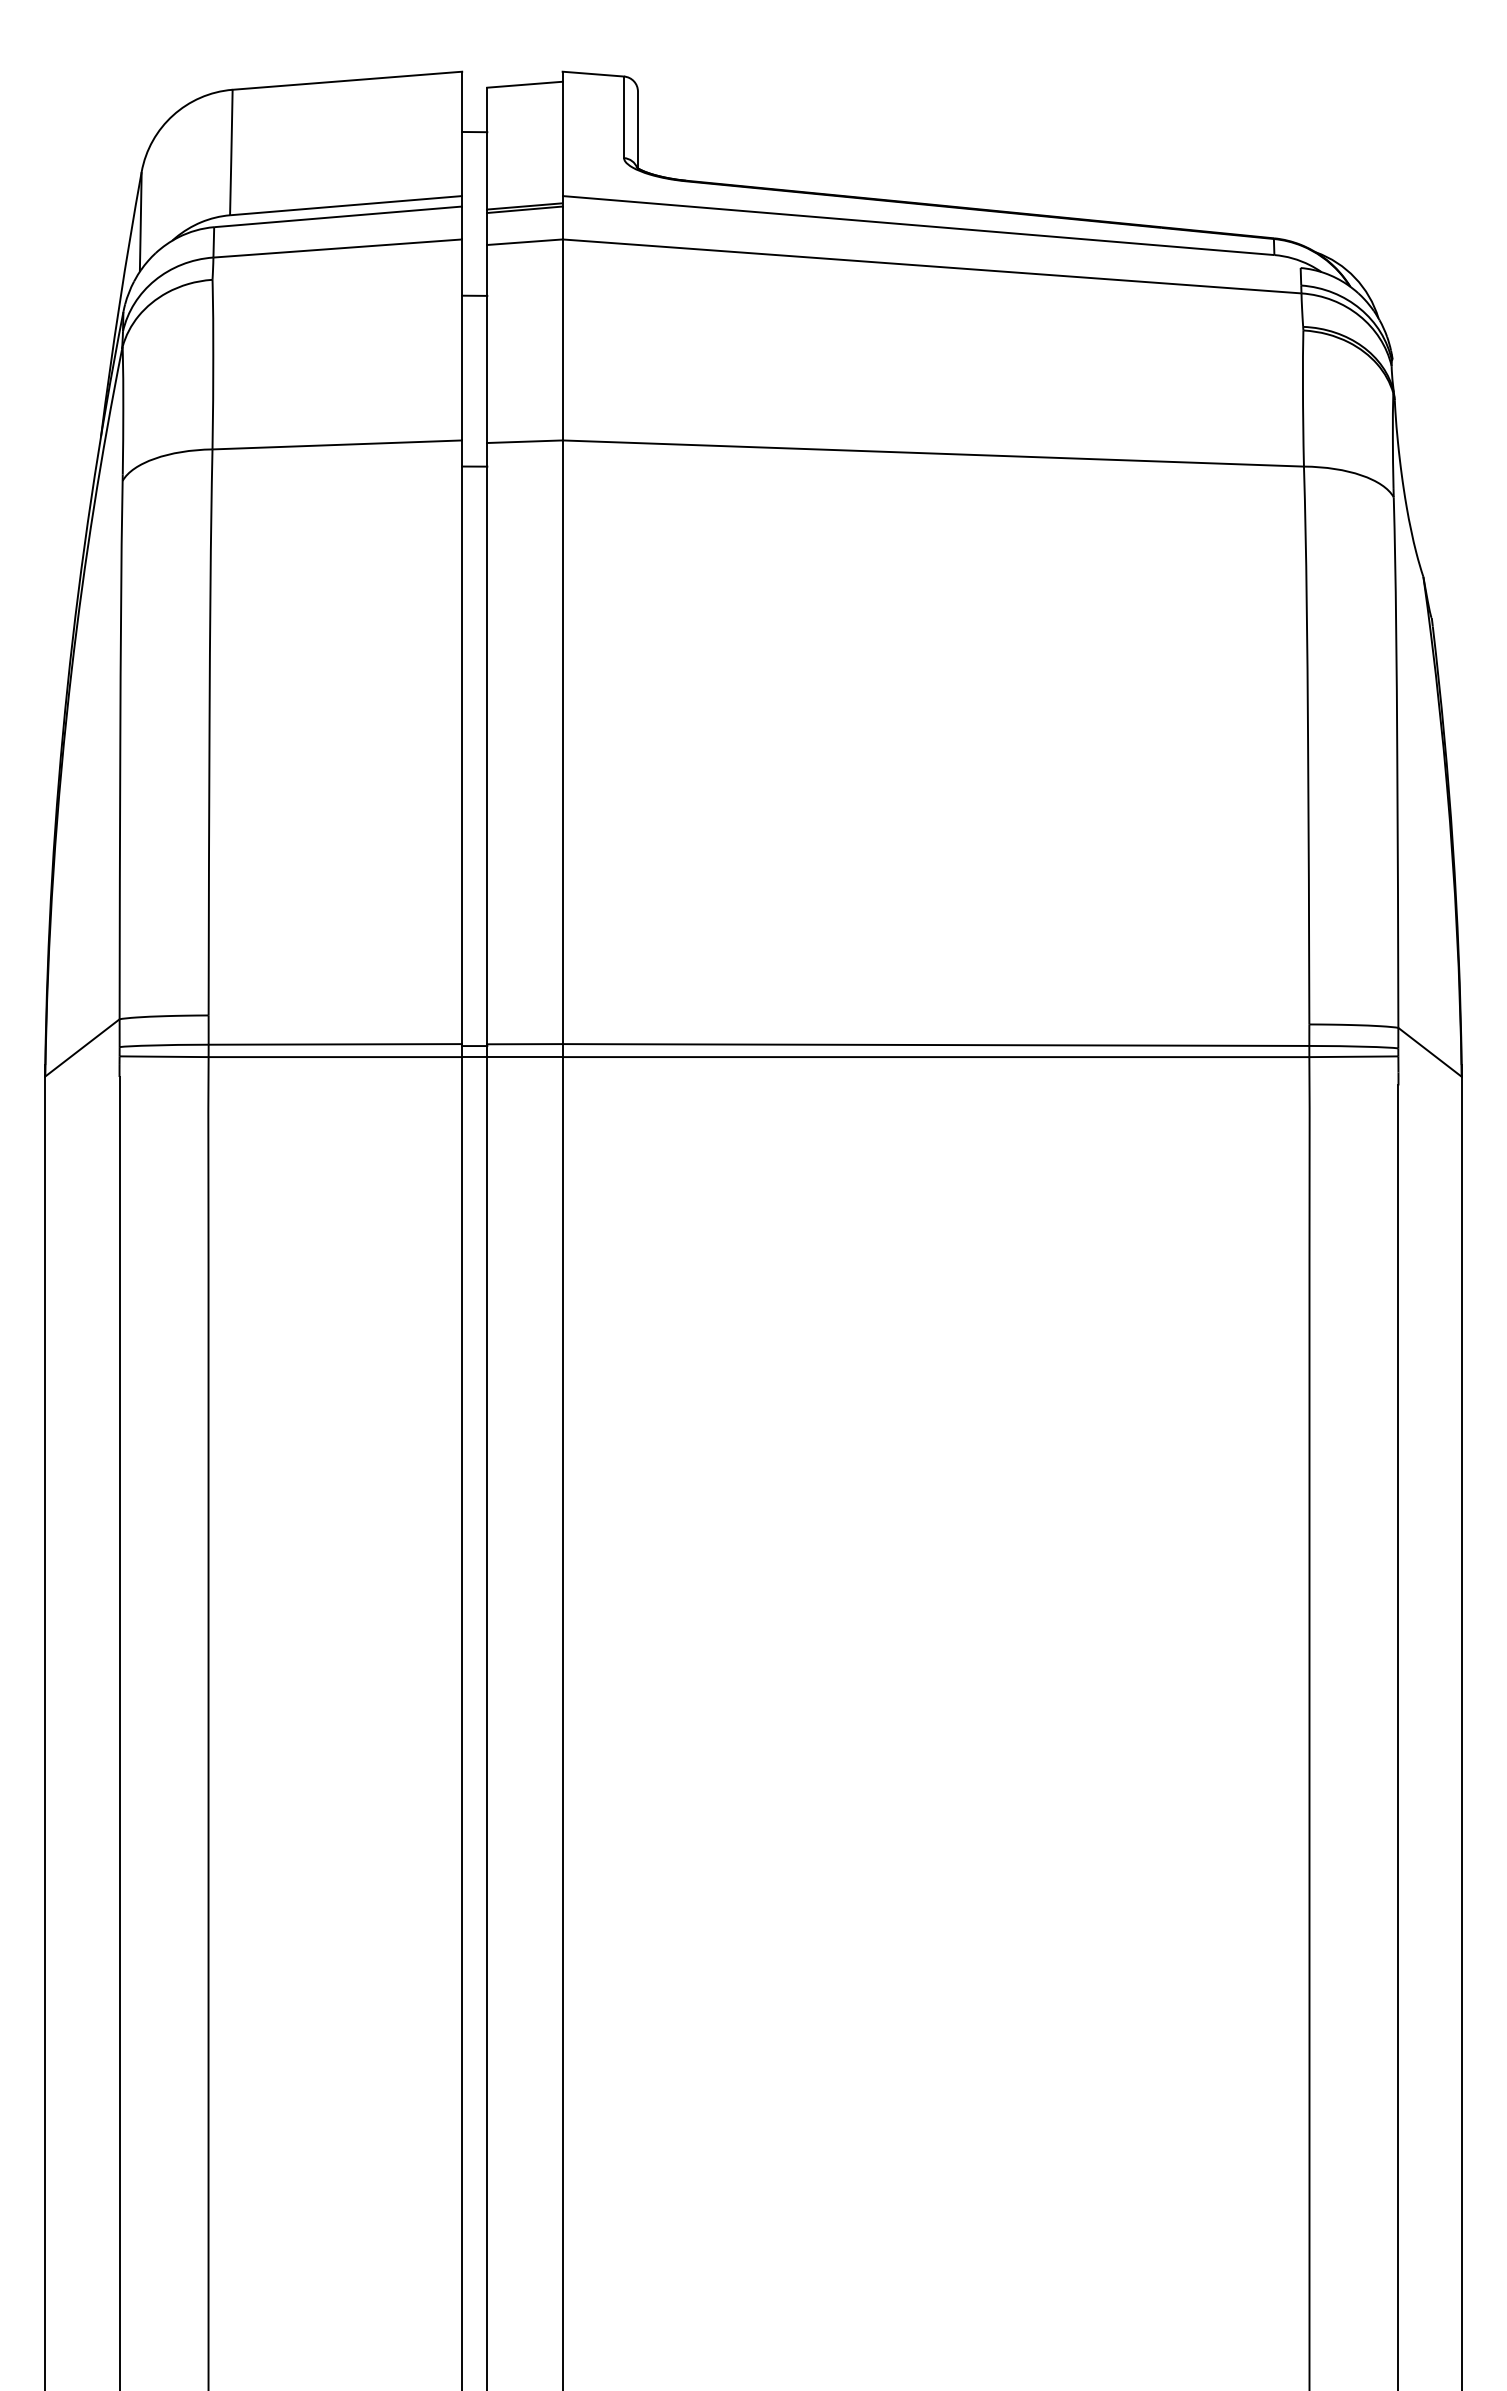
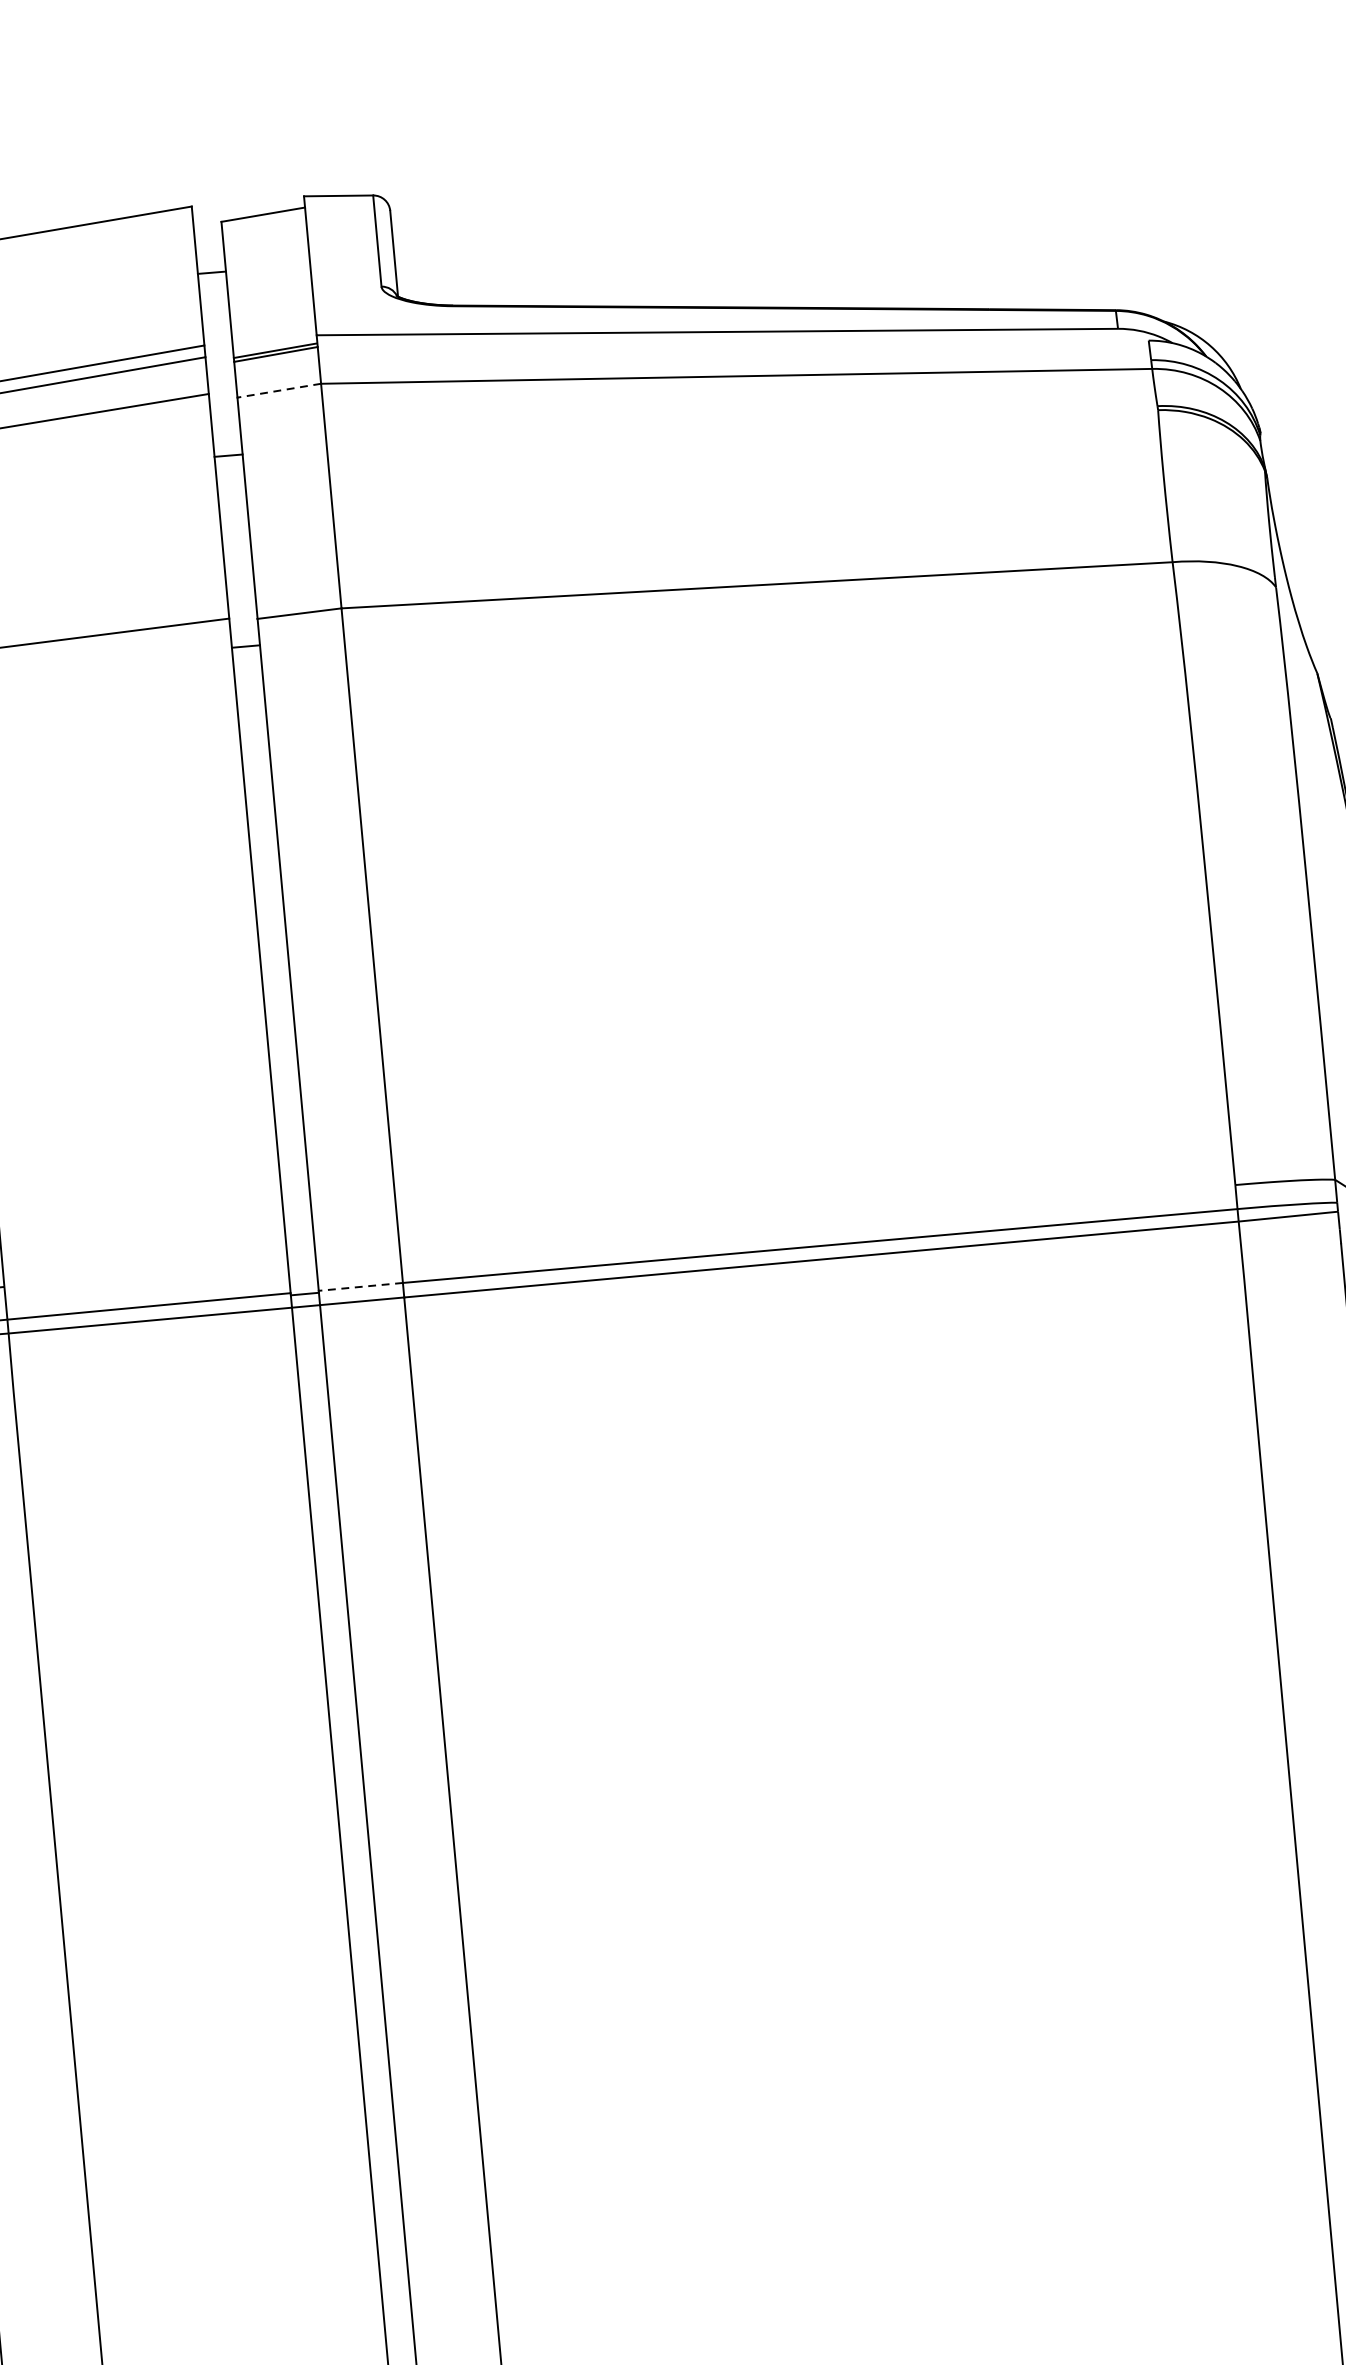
line: (524, 242) -> (278, 391), solid -> dashed
line: (524, 1044) -> (360, 1287), solid -> dashed

